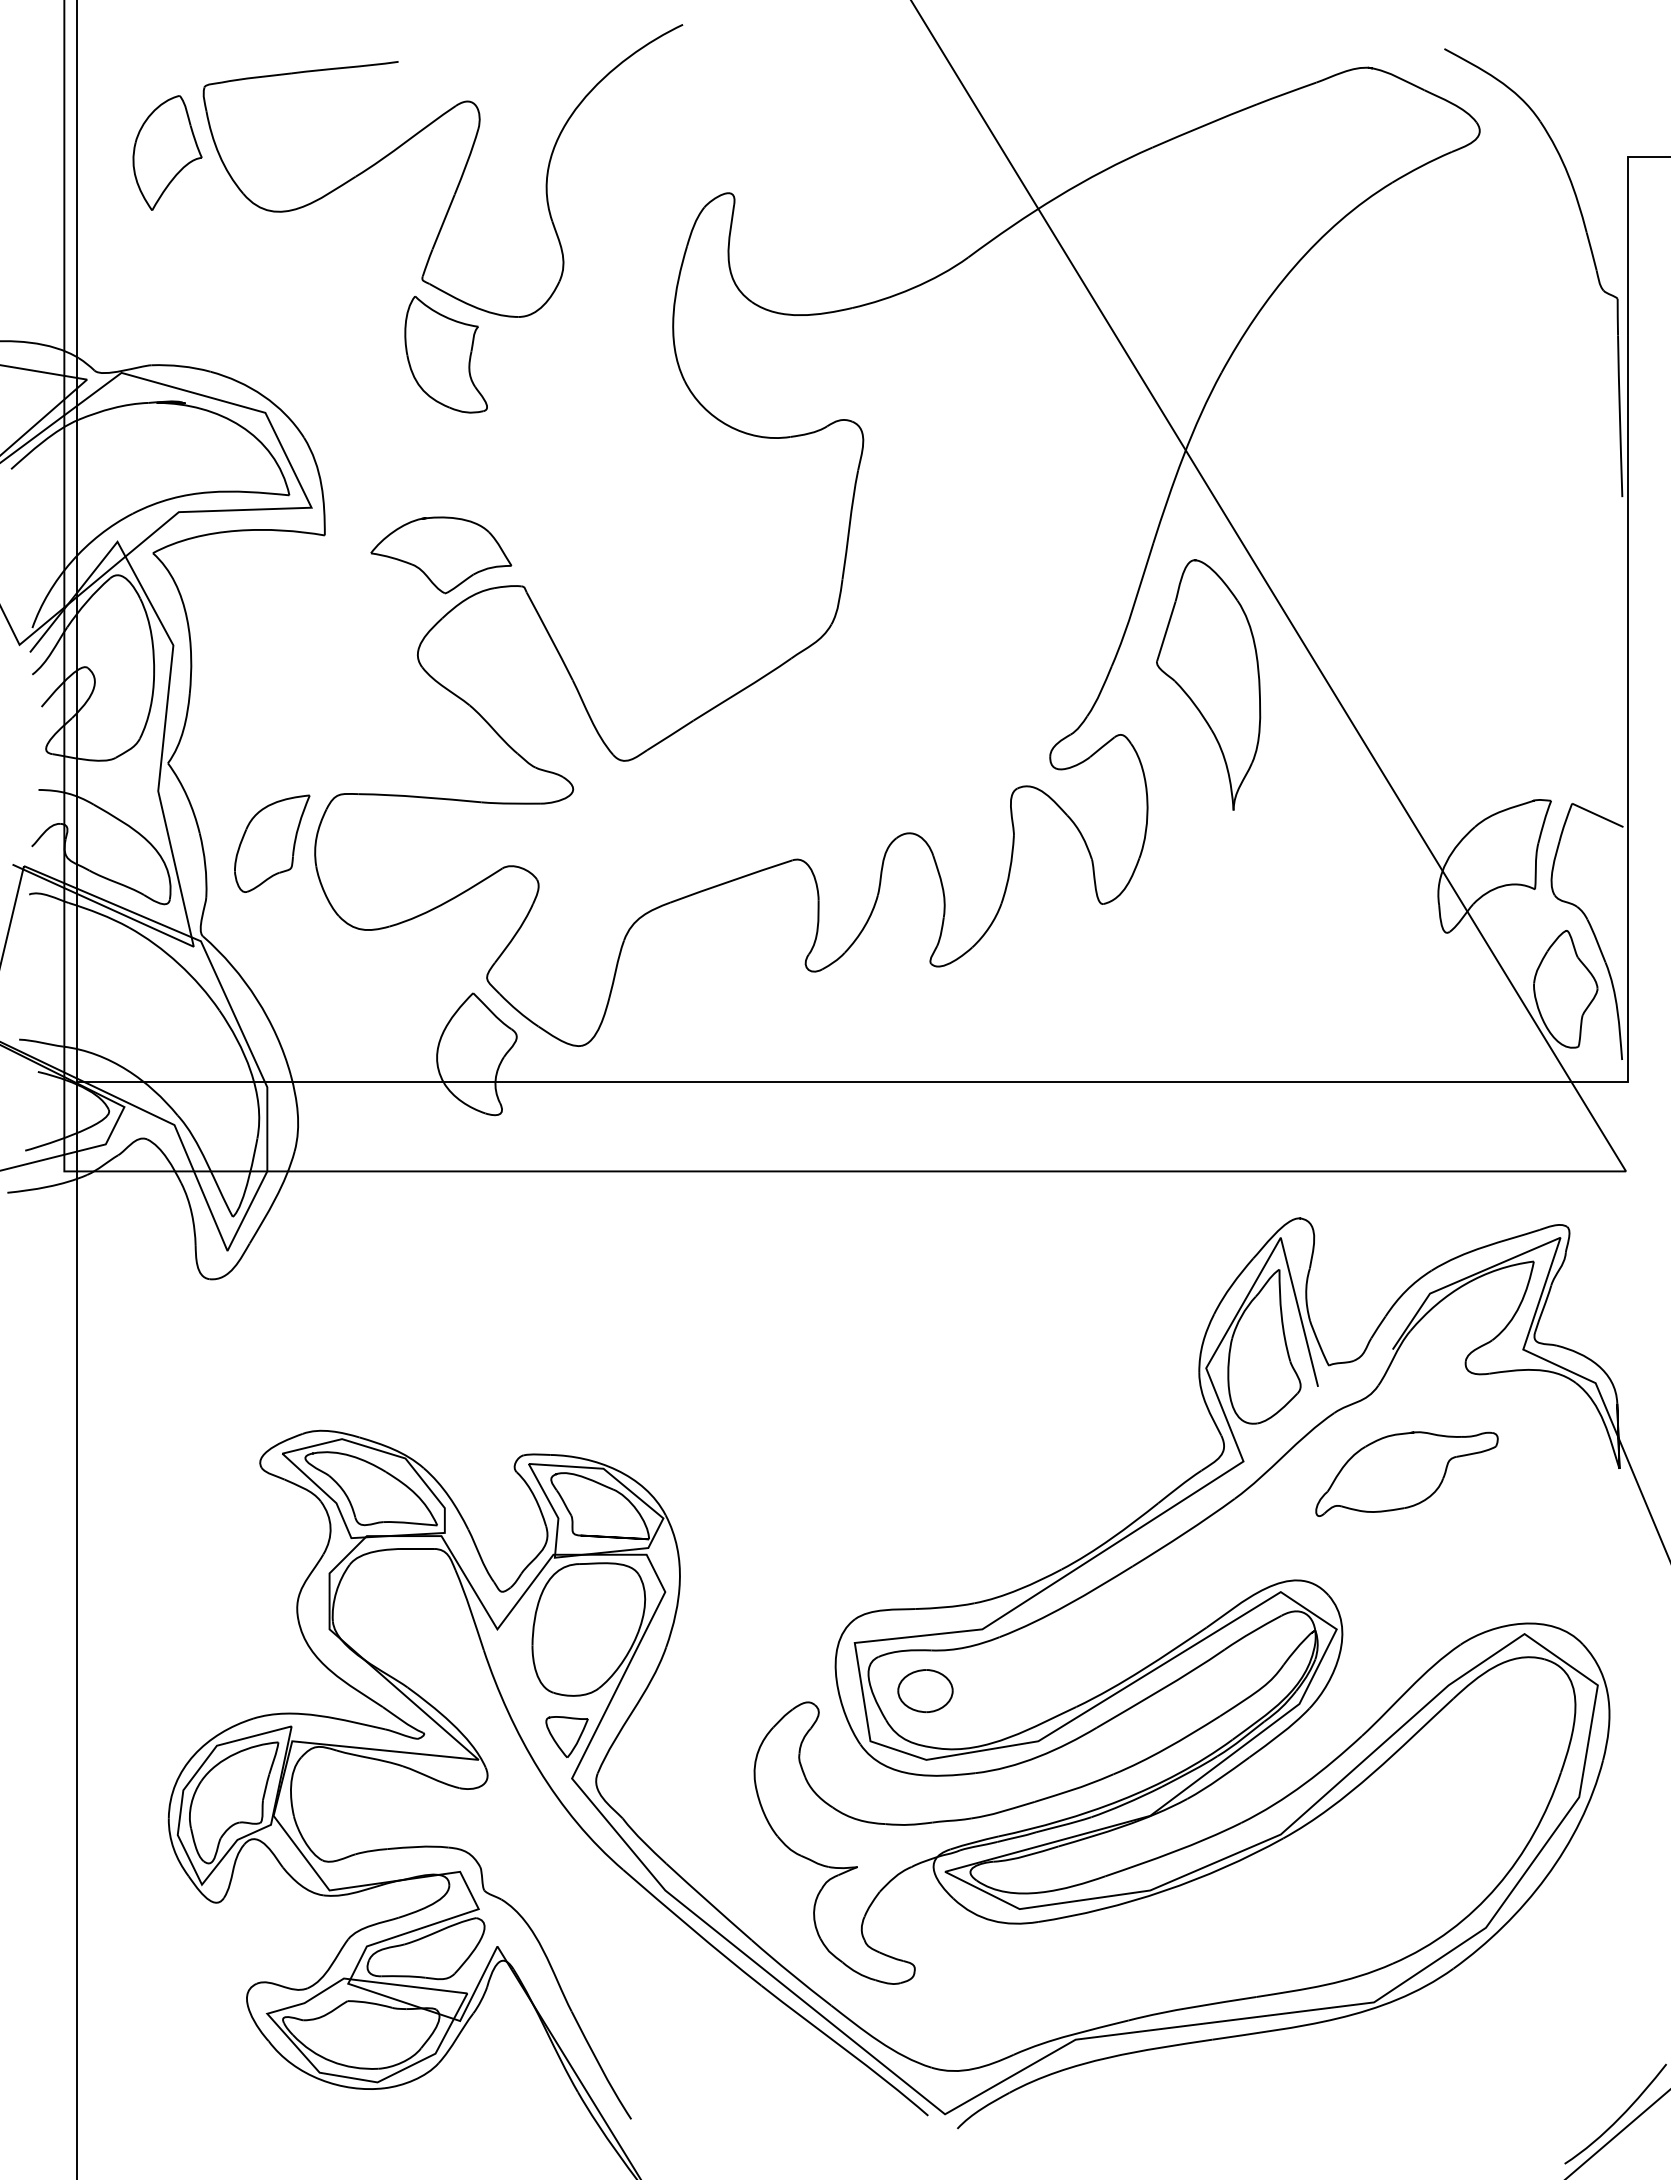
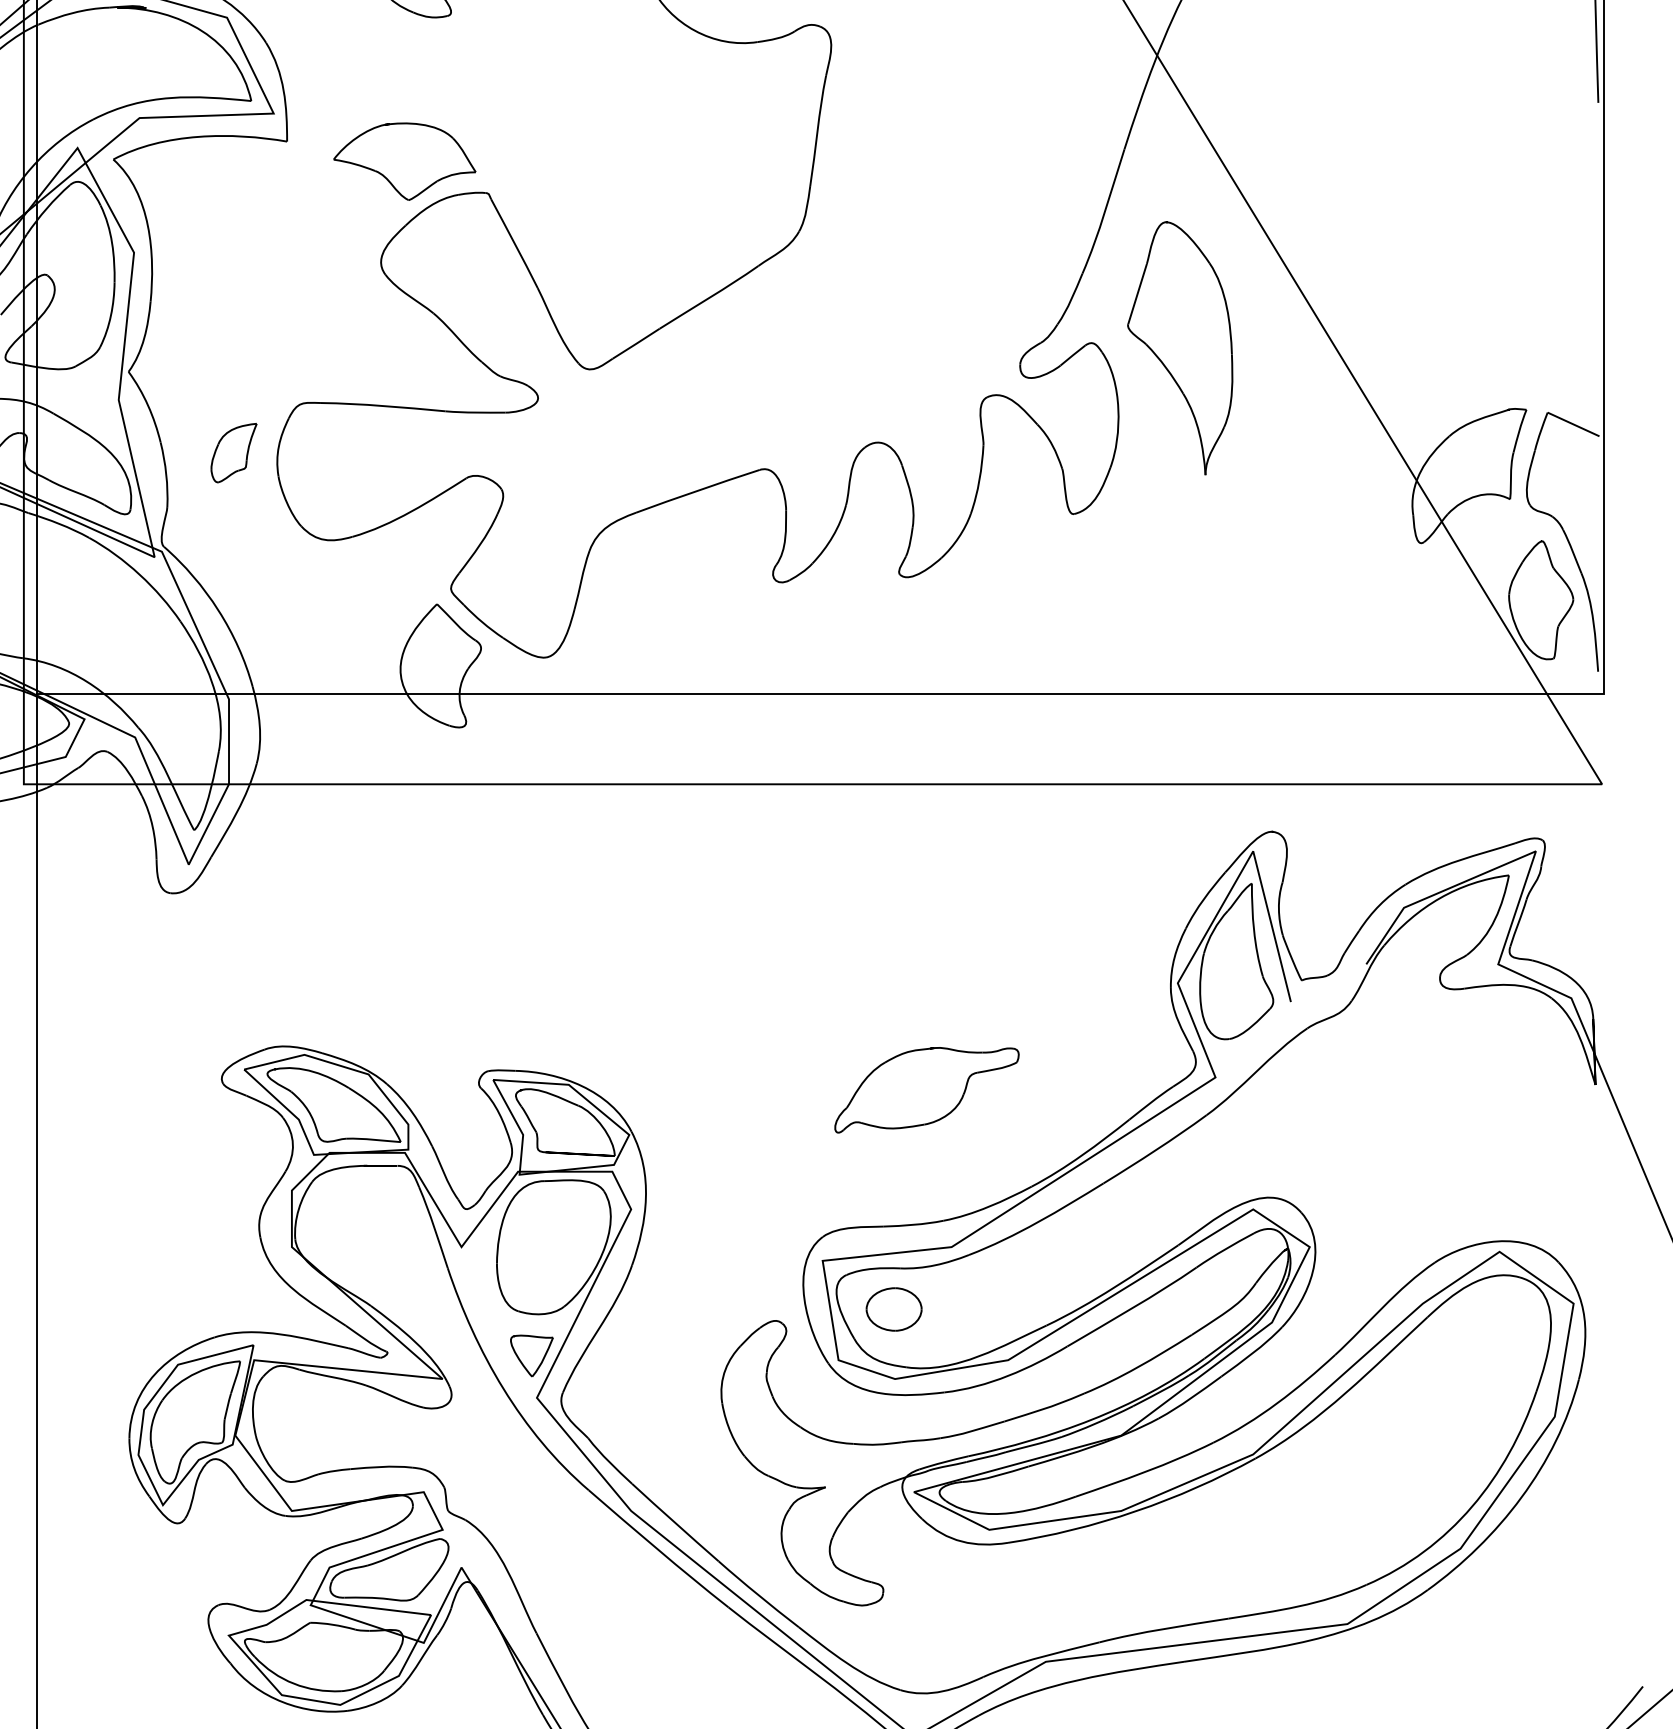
part: (1208, 684) -> (1180, 347), moved
part: (272, 843) -> (234, 452), size x0.6
part: (1406, 1473) -> (926, 1089), moved

